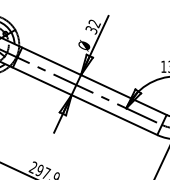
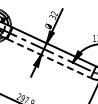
line: (85, 101) -> (49, 58), solid -> dashed

